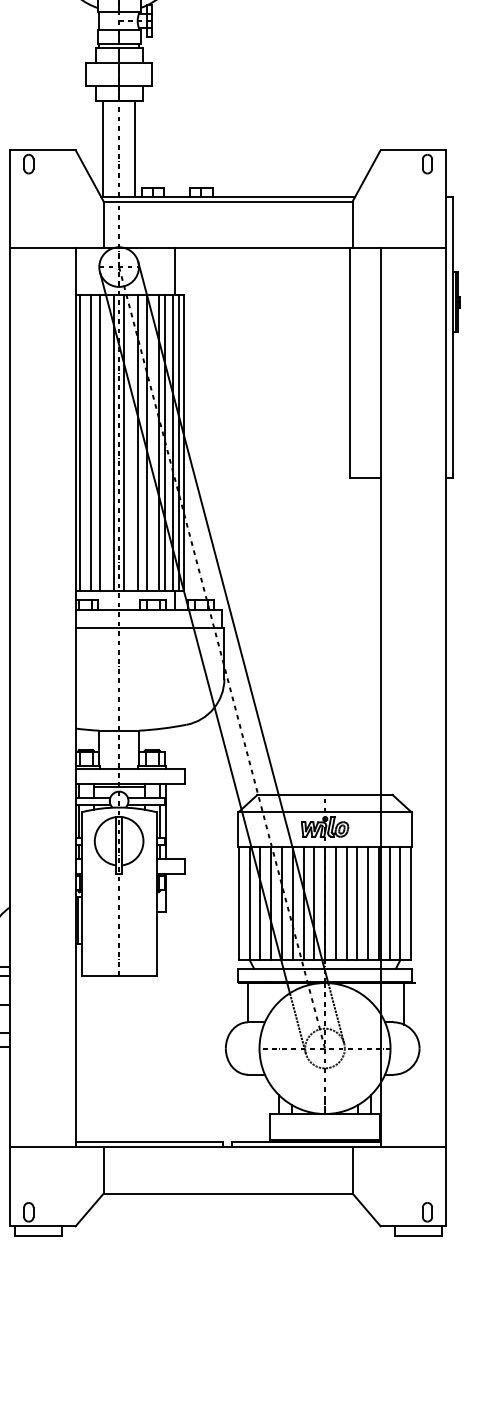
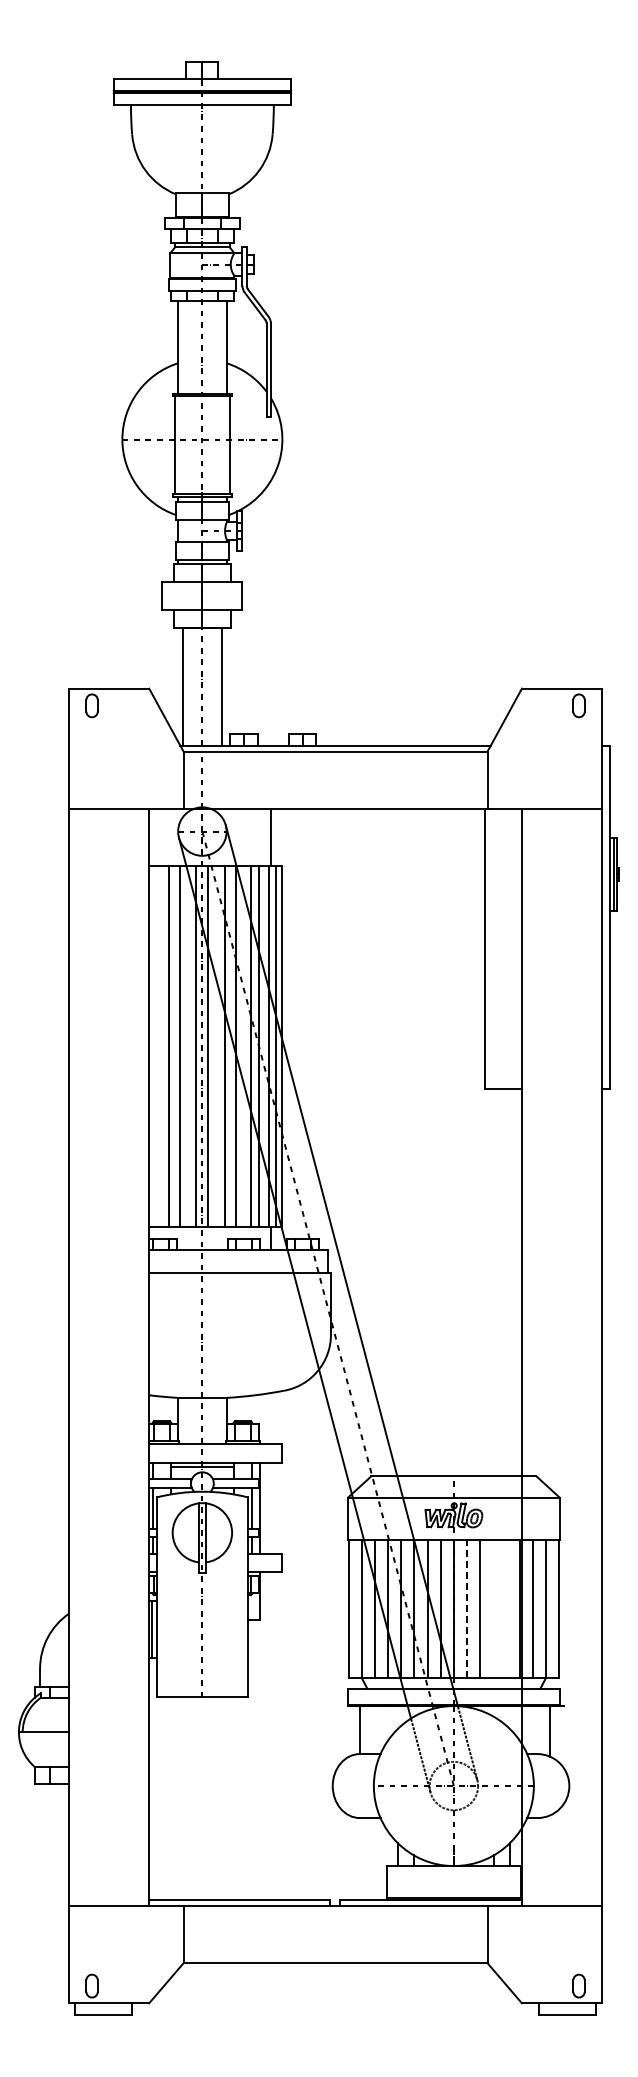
line: (79, 443) -> (154, 1046), removed
line: (336, 903) -> (467, 1608), solid -> dashed
line: (357, 903) -> (493, 1609), removed
line: (368, 903) -> (506, 1609), removed

